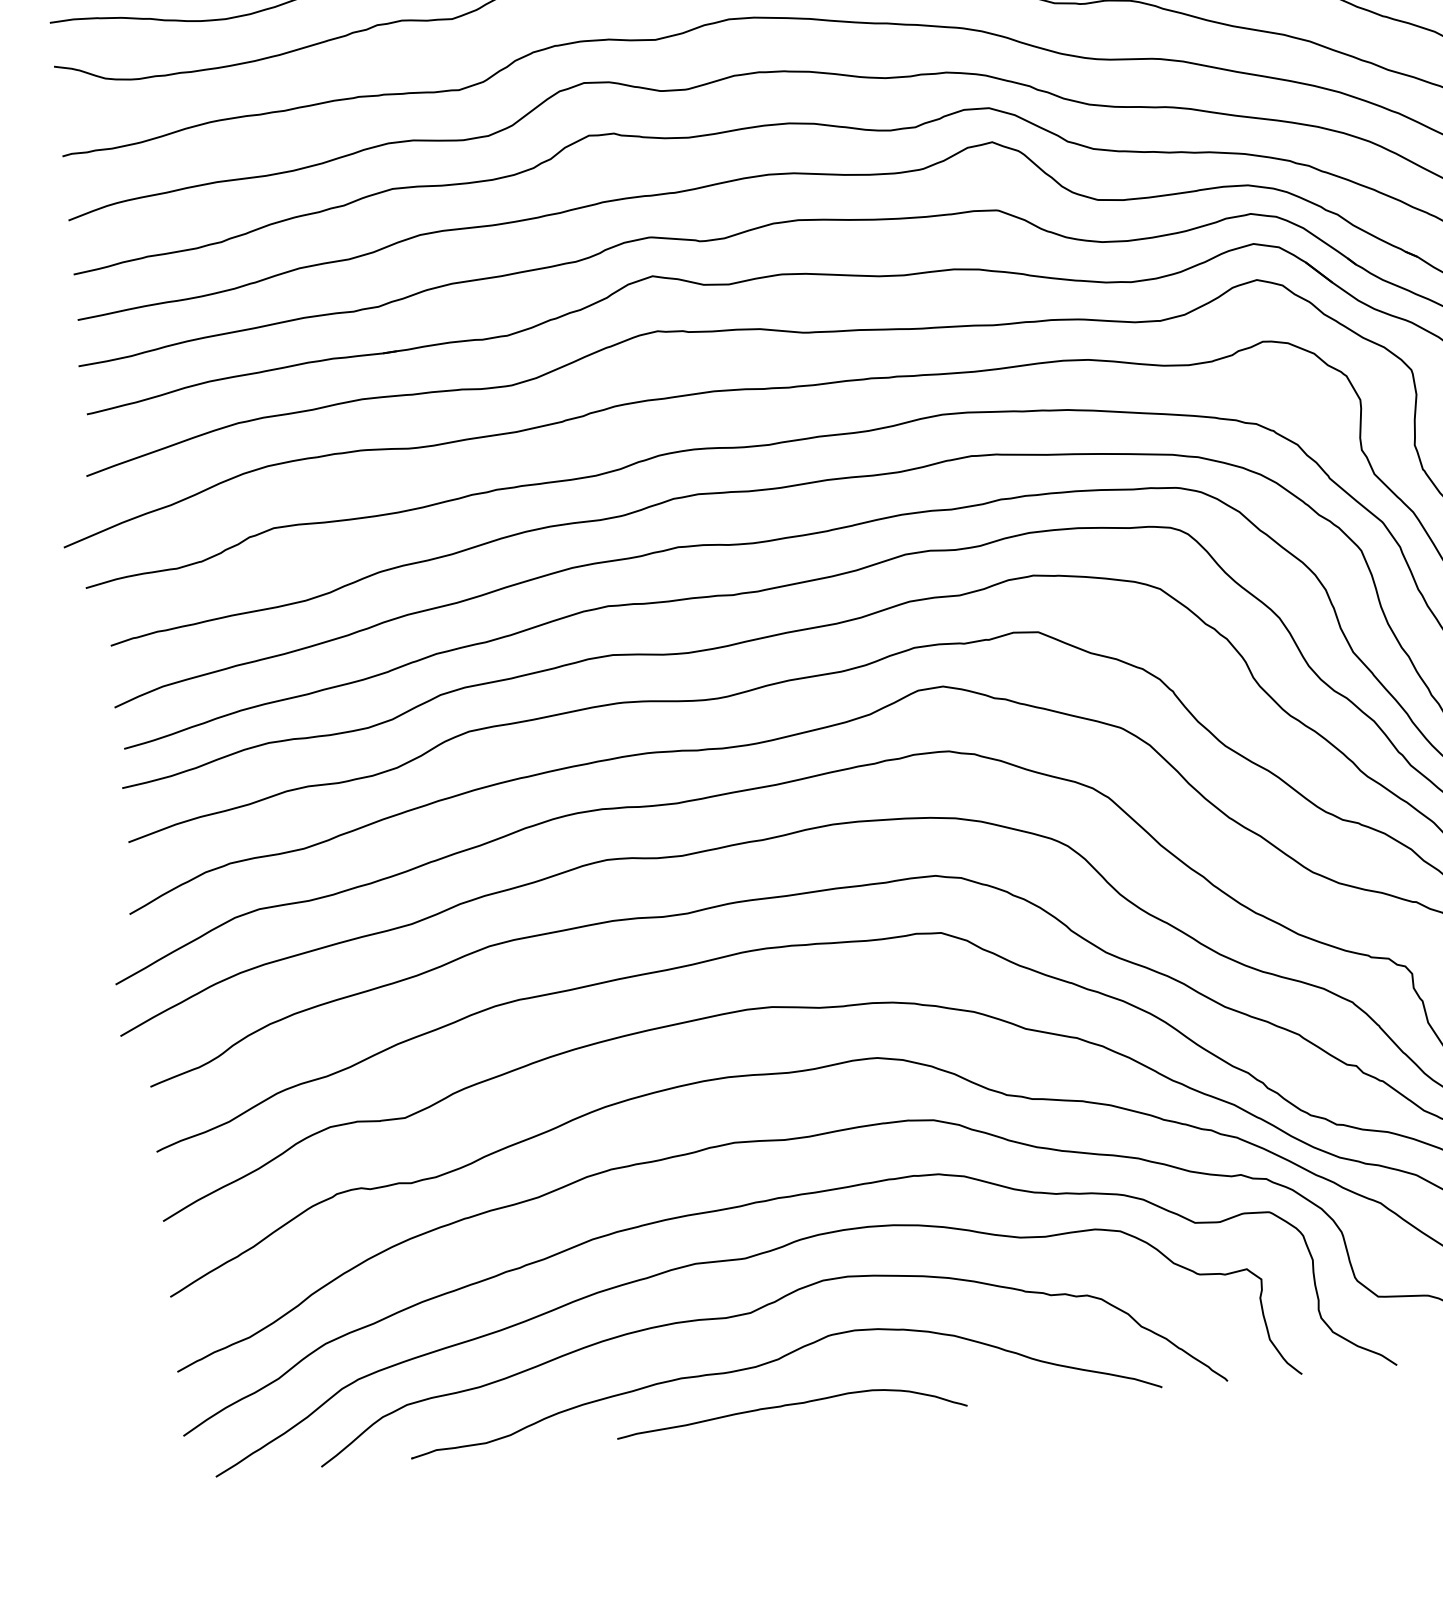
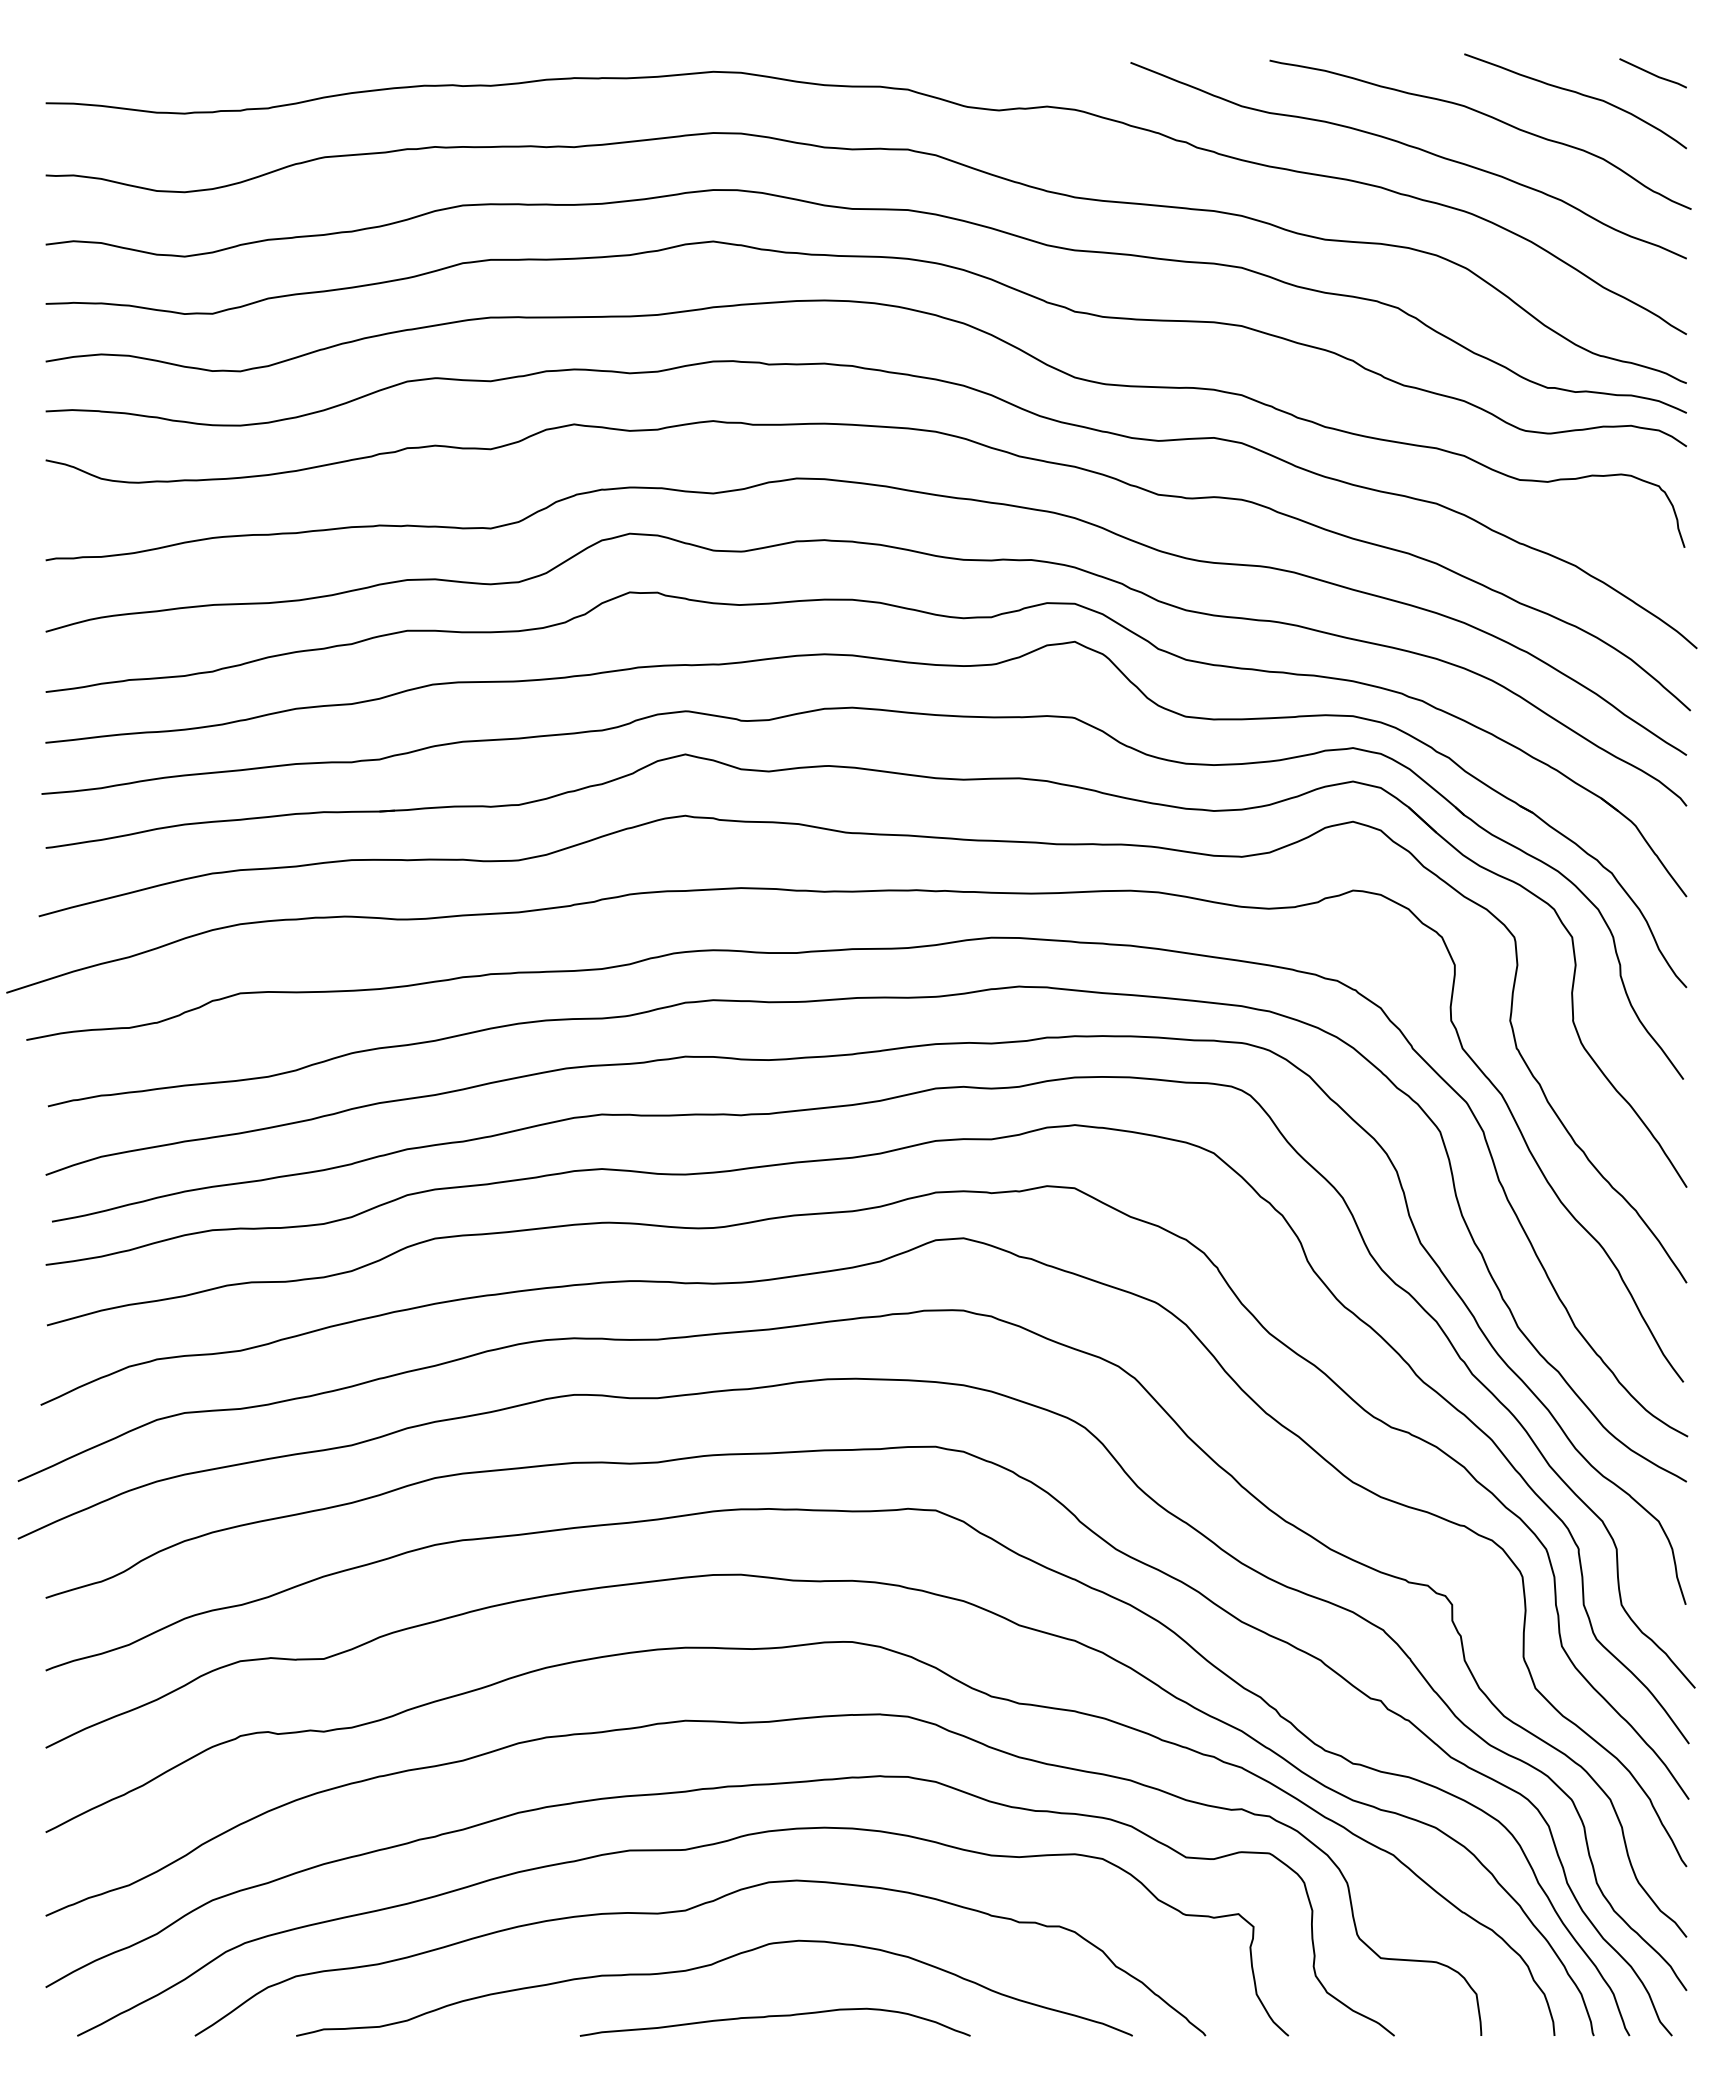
curve: (790, 1405) -> (774, 2016), moved

